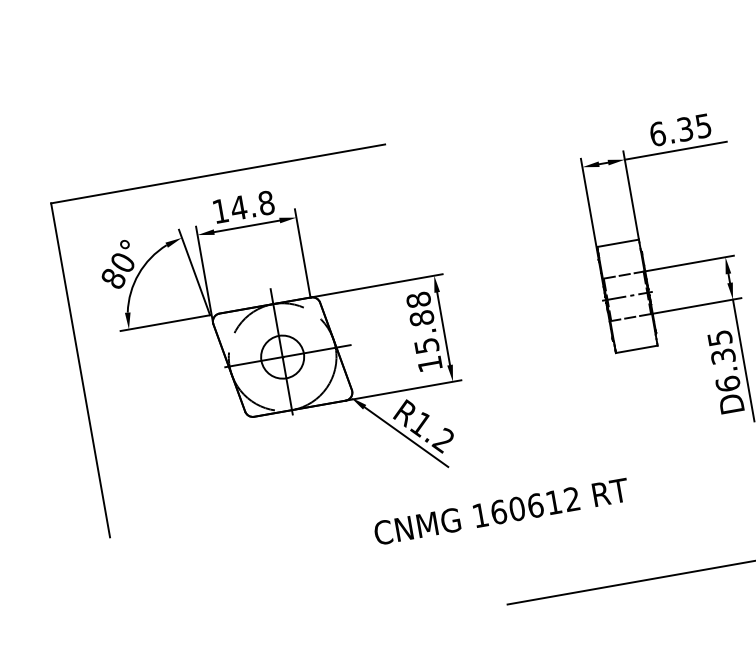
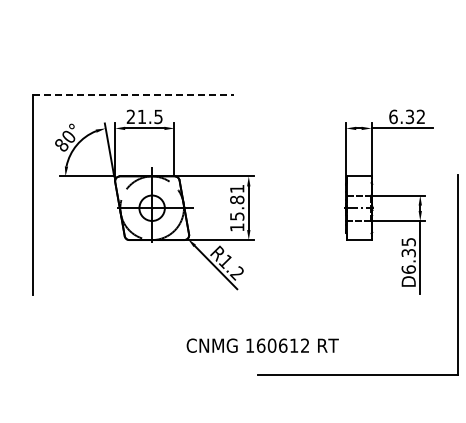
text: (702, 125) -> (420, 116), 6.35 -> 6.32
line: (218, 173) -> (133, 94), solid -> dashed
text: (242, 206) -> (144, 116), 14.8 -> 21.5
text: (419, 299) -> (237, 188), 15.88 -> 15.81
text: (501, 511) -> (262, 345), moved

